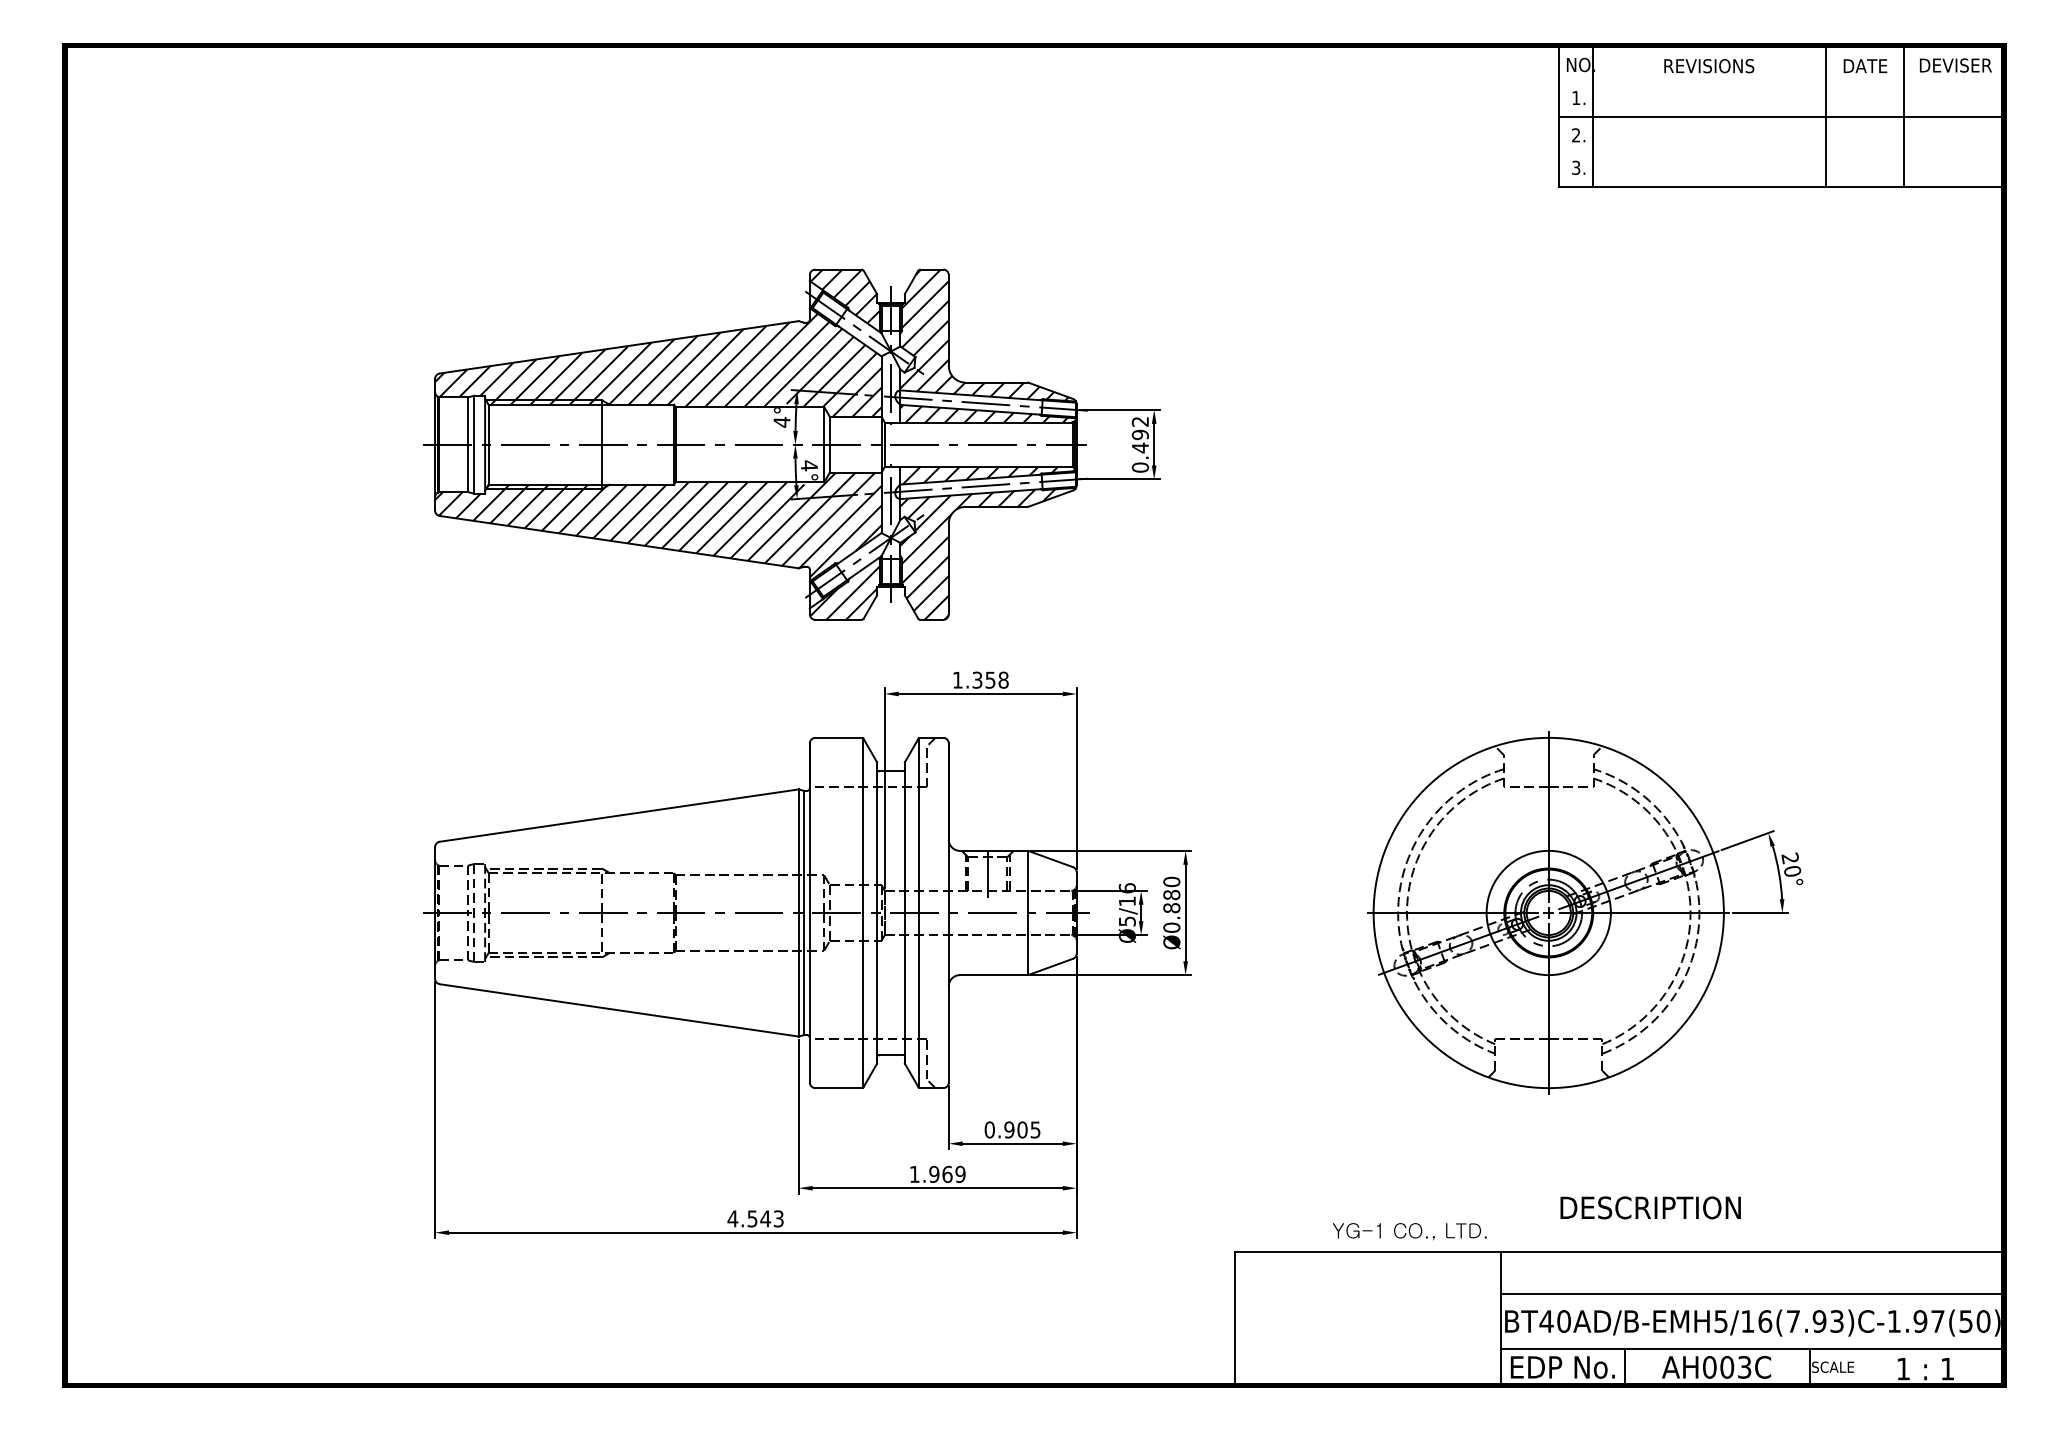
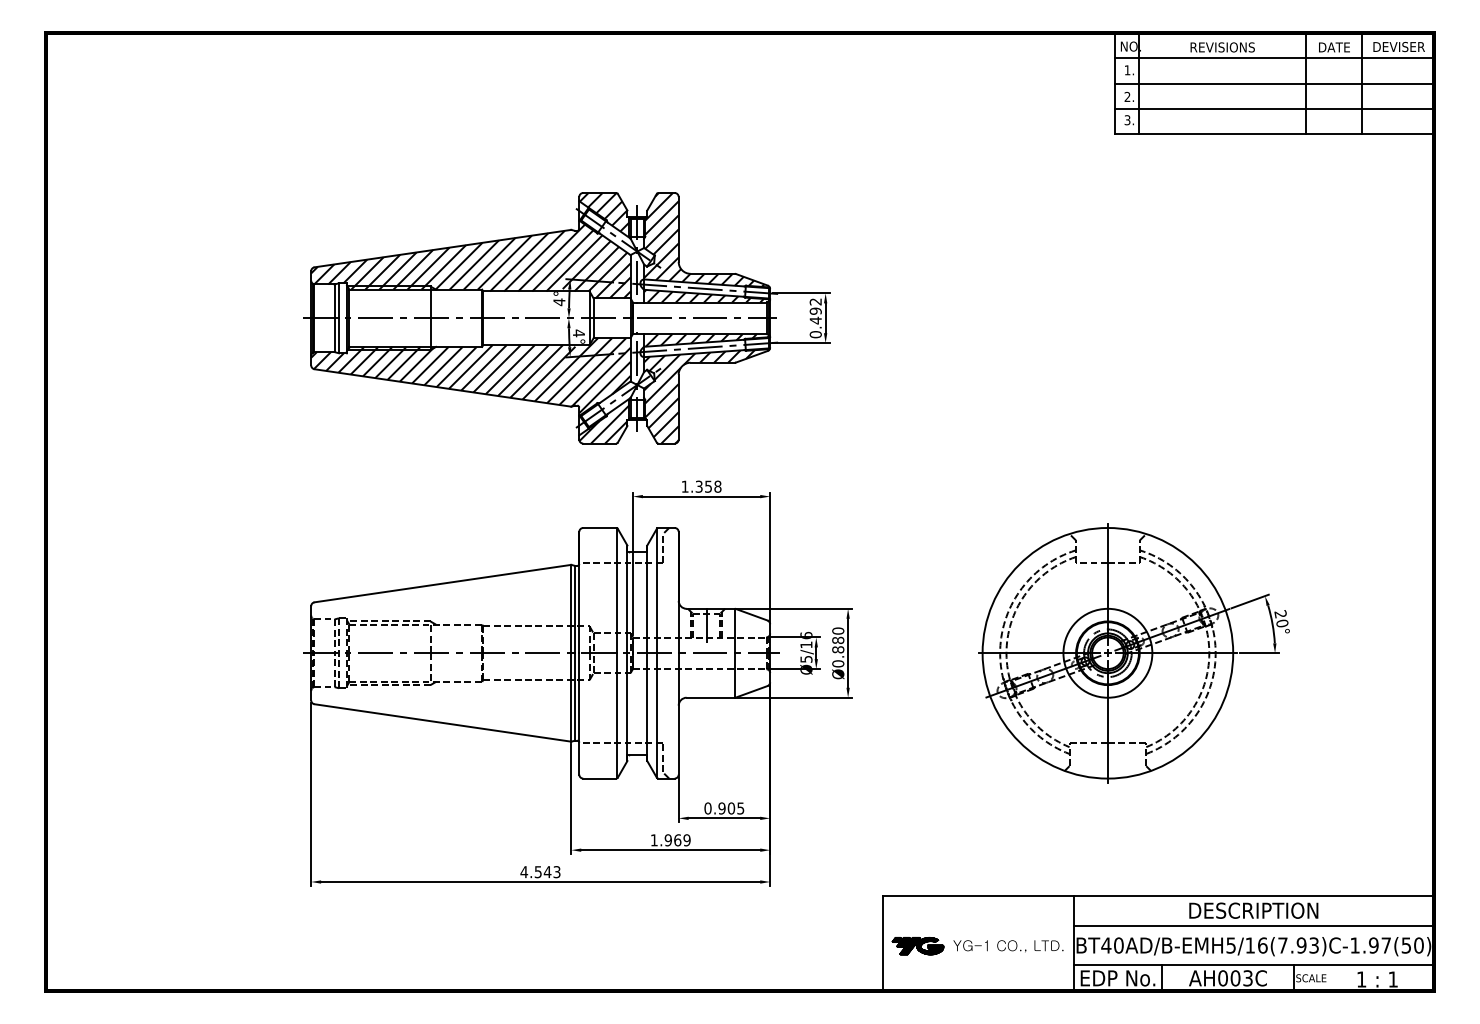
line: (1781, 81) -> (1274, 58), added
line: (1781, 152) -> (1274, 109), added
text: (1650, 1207) -> (1253, 910), moved
text: (1409, 1231) -> (1008, 946), moved
part: (1282, 1321) -> (917, 945), added

